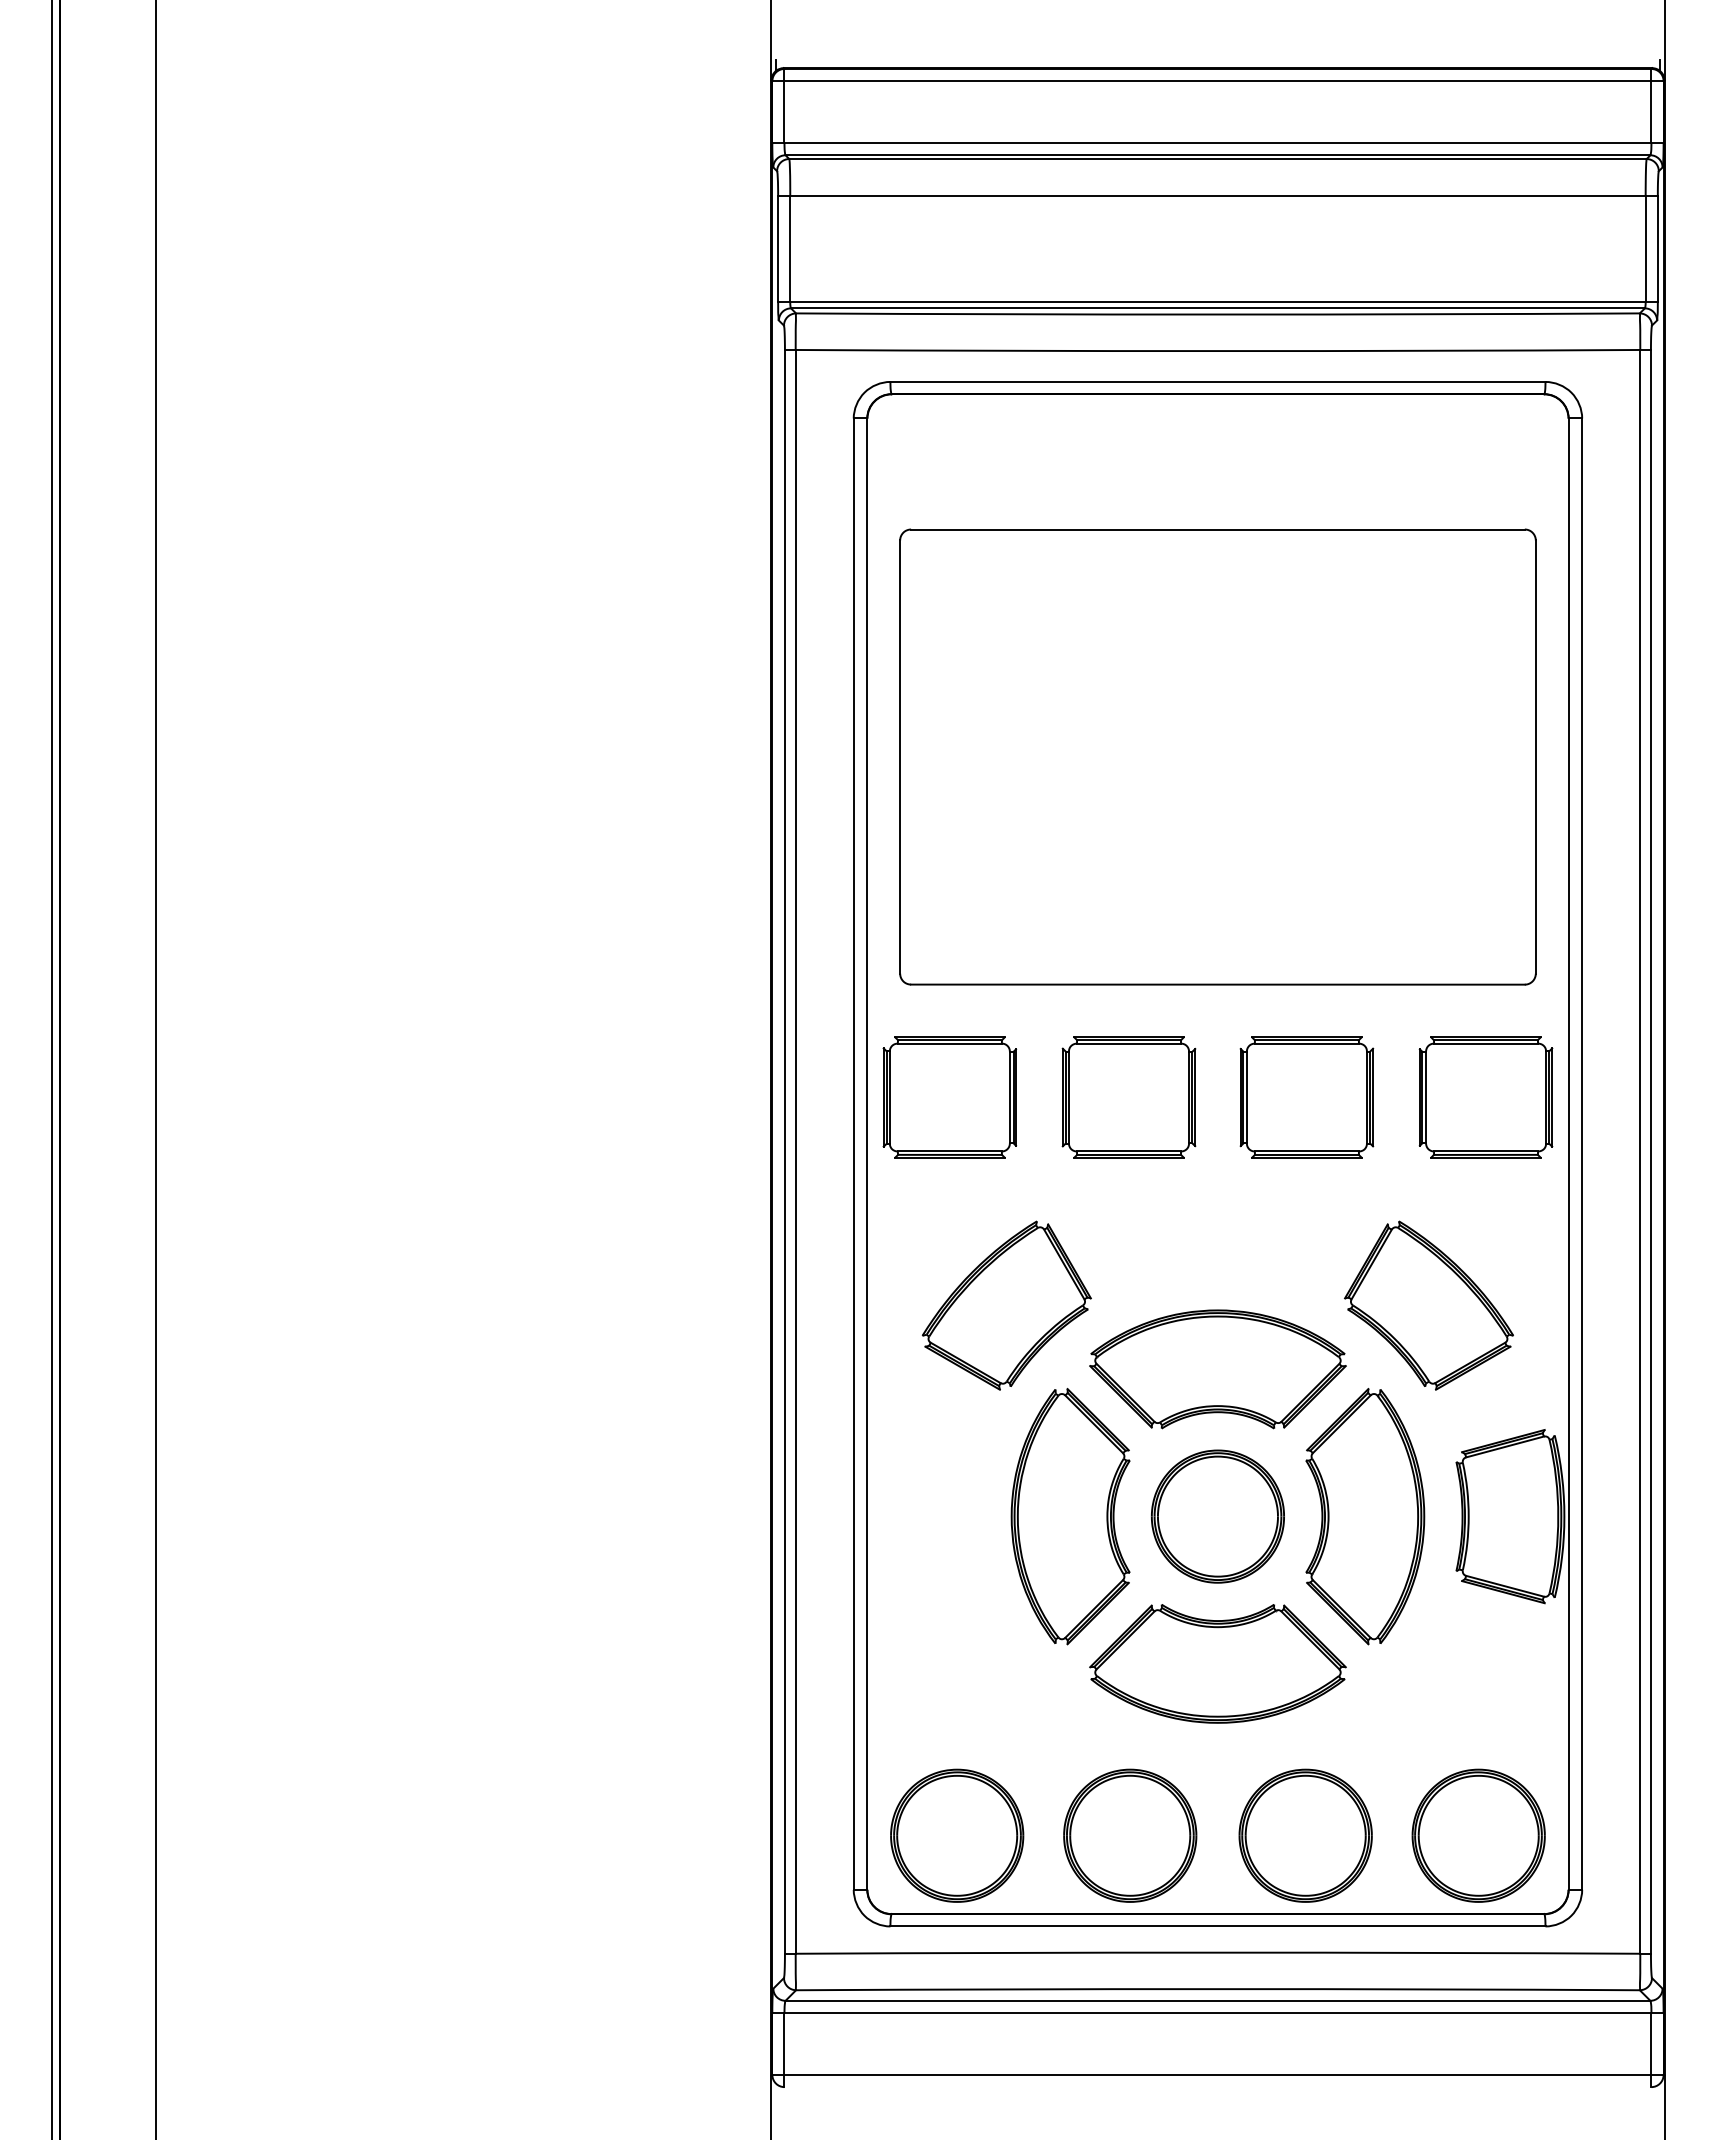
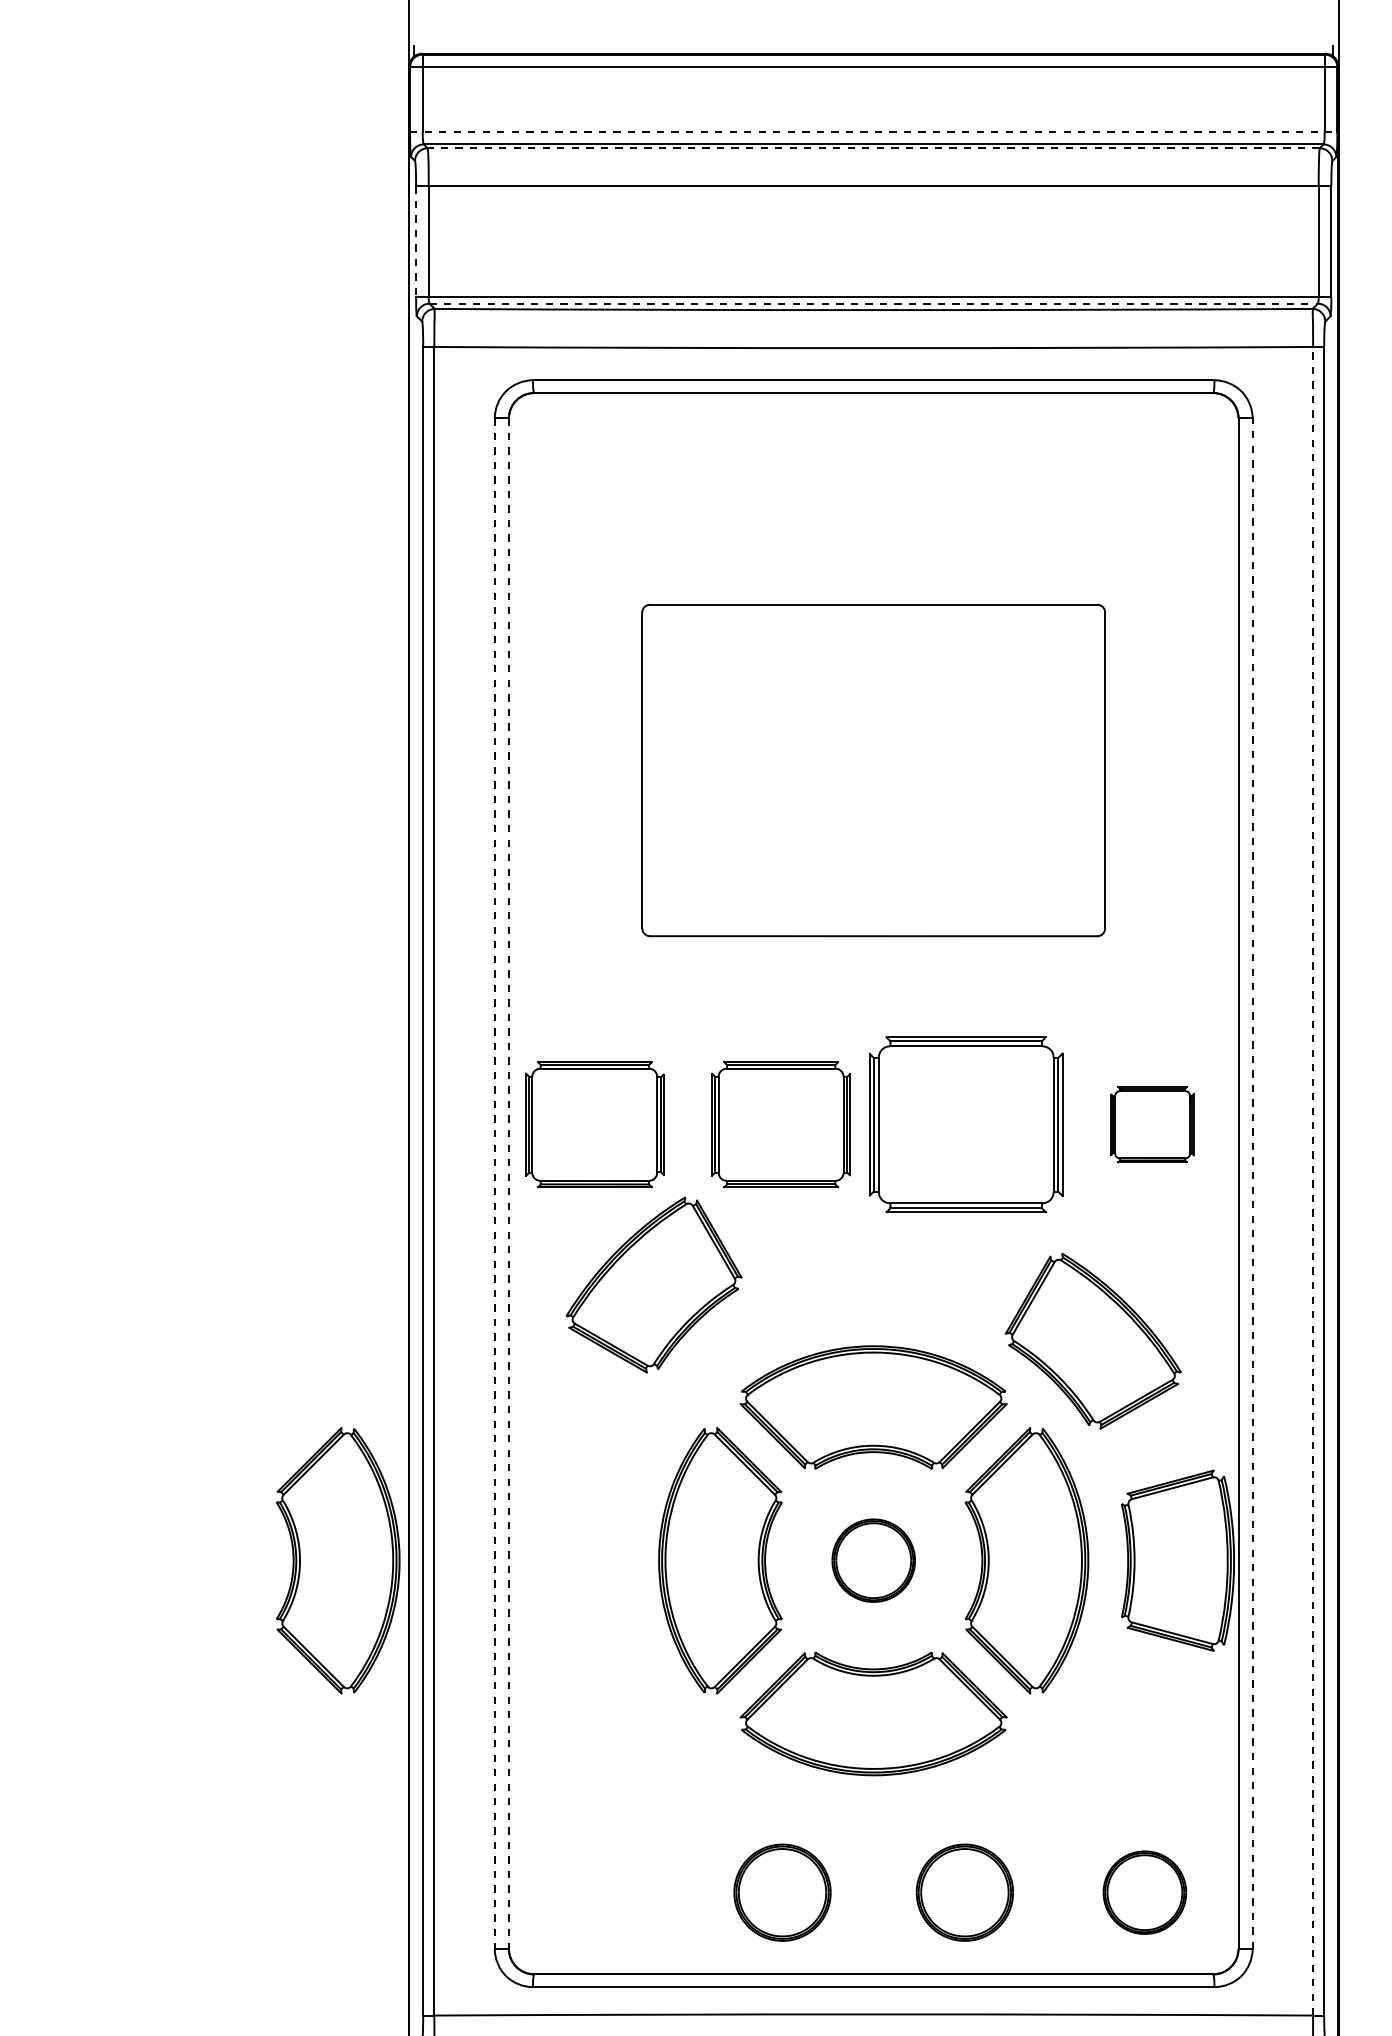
line: (1217, 143) -> (873, 132), solid -> dashed
line: (1217, 159) -> (873, 148), solid -> dashed
line: (778, 249) -> (416, 242), solid -> dashed
line: (1217, 308) -> (873, 303), solid -> dashed
part: (1217, 756) -> (873, 769), size x0.7
part: (1306, 1097) -> (965, 1124), size x1.4
part: (1485, 1097) -> (1152, 1124), size x0.6
line: (1640, 1151) -> (1313, 1180), solid -> dashed
line: (853, 1154) -> (494, 1184), solid -> dashed
line: (867, 1154) -> (509, 1184), solid -> dashed
line: (1582, 1154) -> (1252, 1184), solid -> dashed
part: (1006, 1305) -> (653, 1284), moved
part: (703, 1516) -> (338, 1560), added
part: (1217, 1516) -> (873, 1560), size x0.6
part: (957, 1835) -> (602, 1892), removed
part: (1130, 1835) -> (782, 1892), size x0.7
part: (1305, 1835) -> (964, 1892), size x0.7
part: (1478, 1835) -> (1144, 1892), size x0.6

